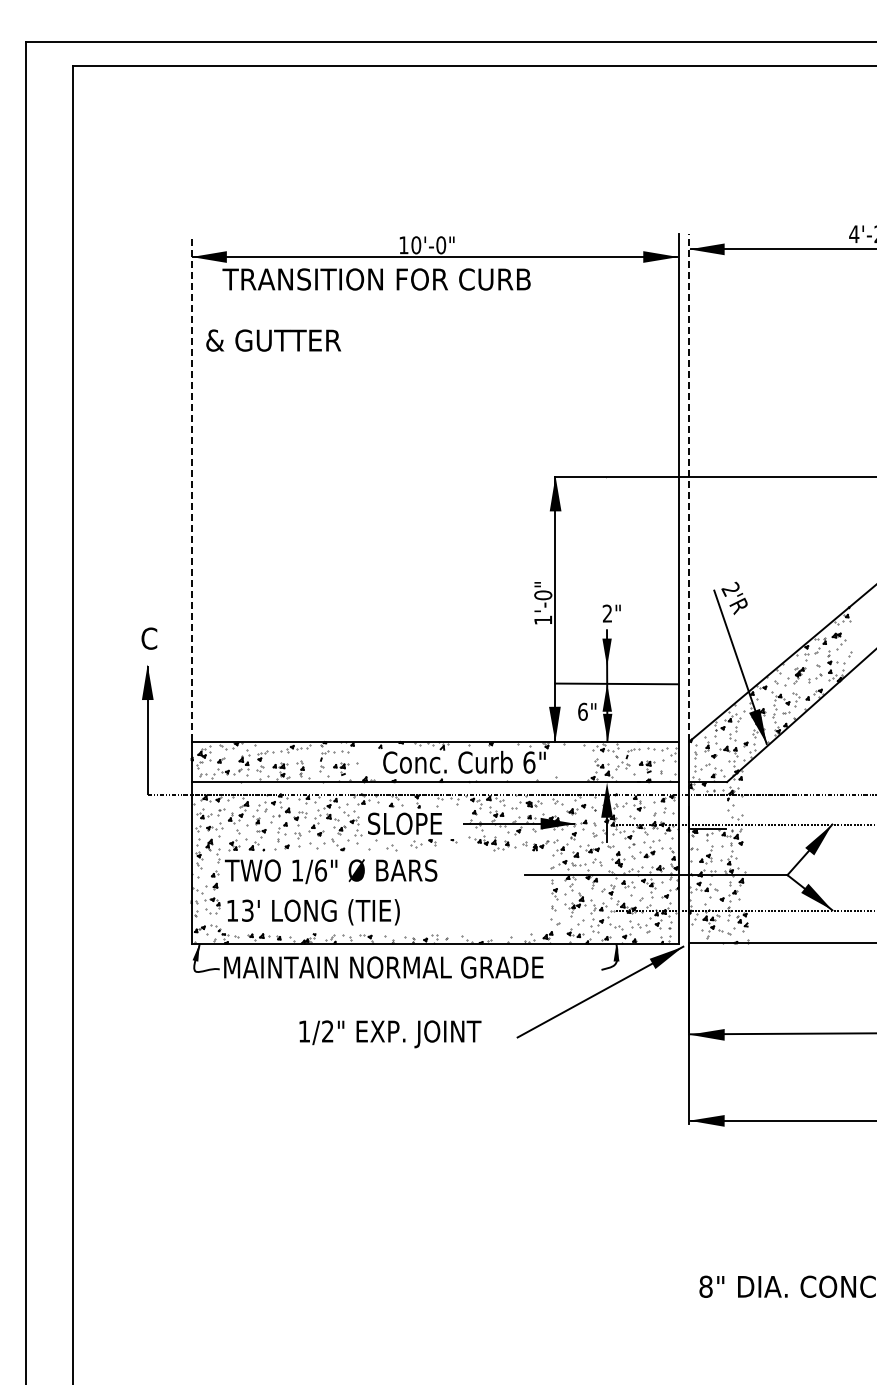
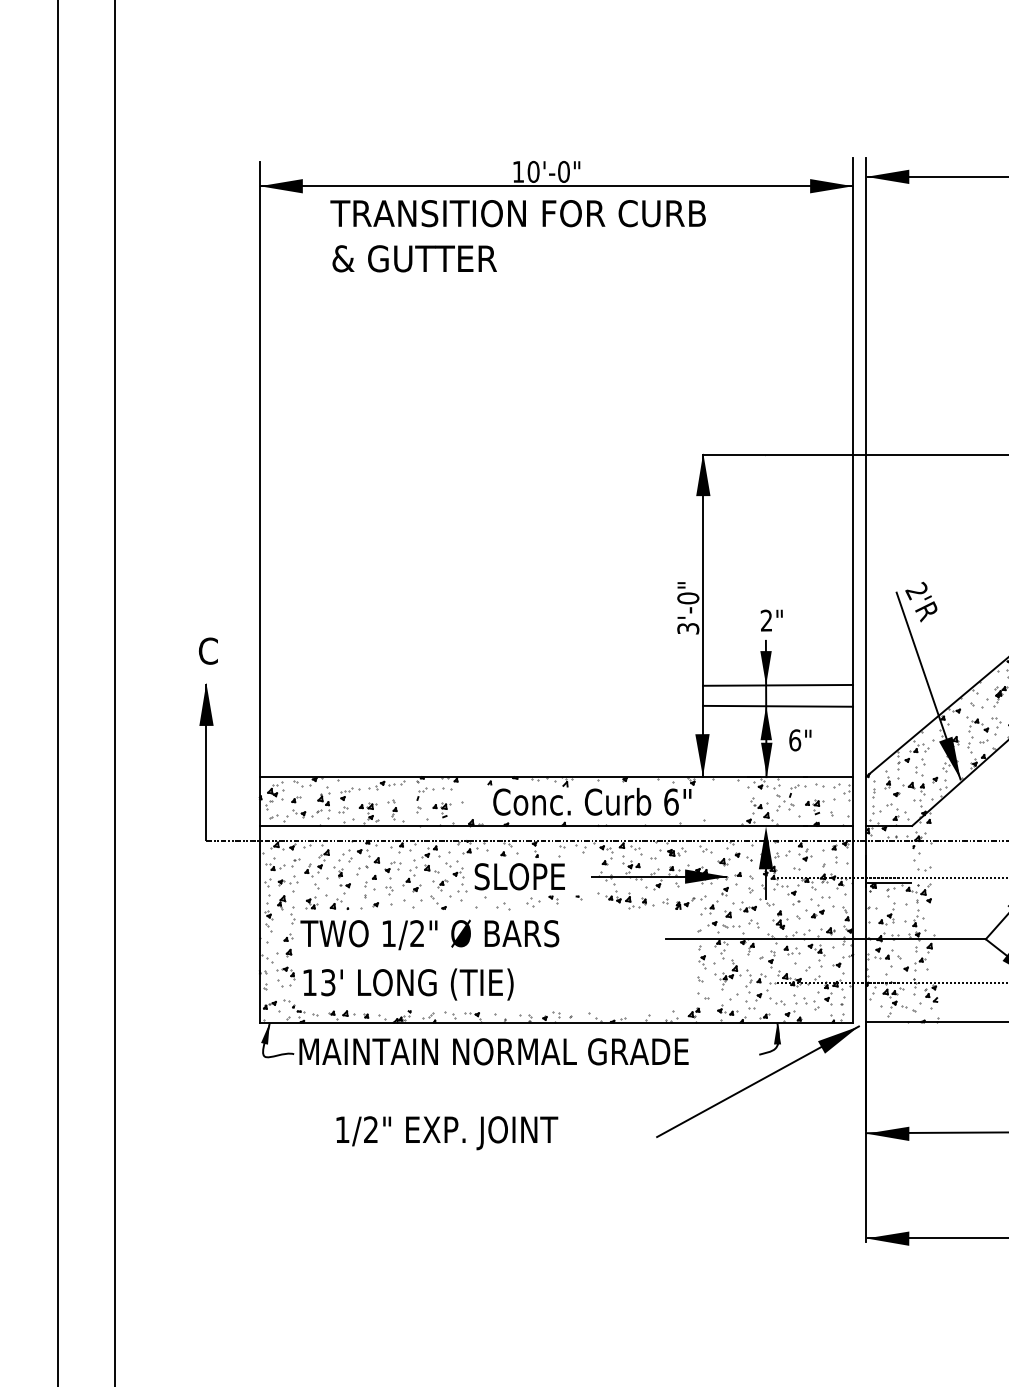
text: (376, 279) -> (518, 213), moved
text: (273, 340) -> (414, 258), moved
line: (689, 486) -> (866, 465), dashed -> solid
line: (191, 488) -> (259, 468), dashed -> solid
text: (543, 619) -> (688, 627), 1'-0" -> 3'-0"
line: (616, 666) -> (777, 685), added
text: (587, 711) -> (800, 739), moved
text: (321, 870) -> (418, 933), 1/6" -> 1/2"
text: (390, 1034) -> (447, 1133), moved

